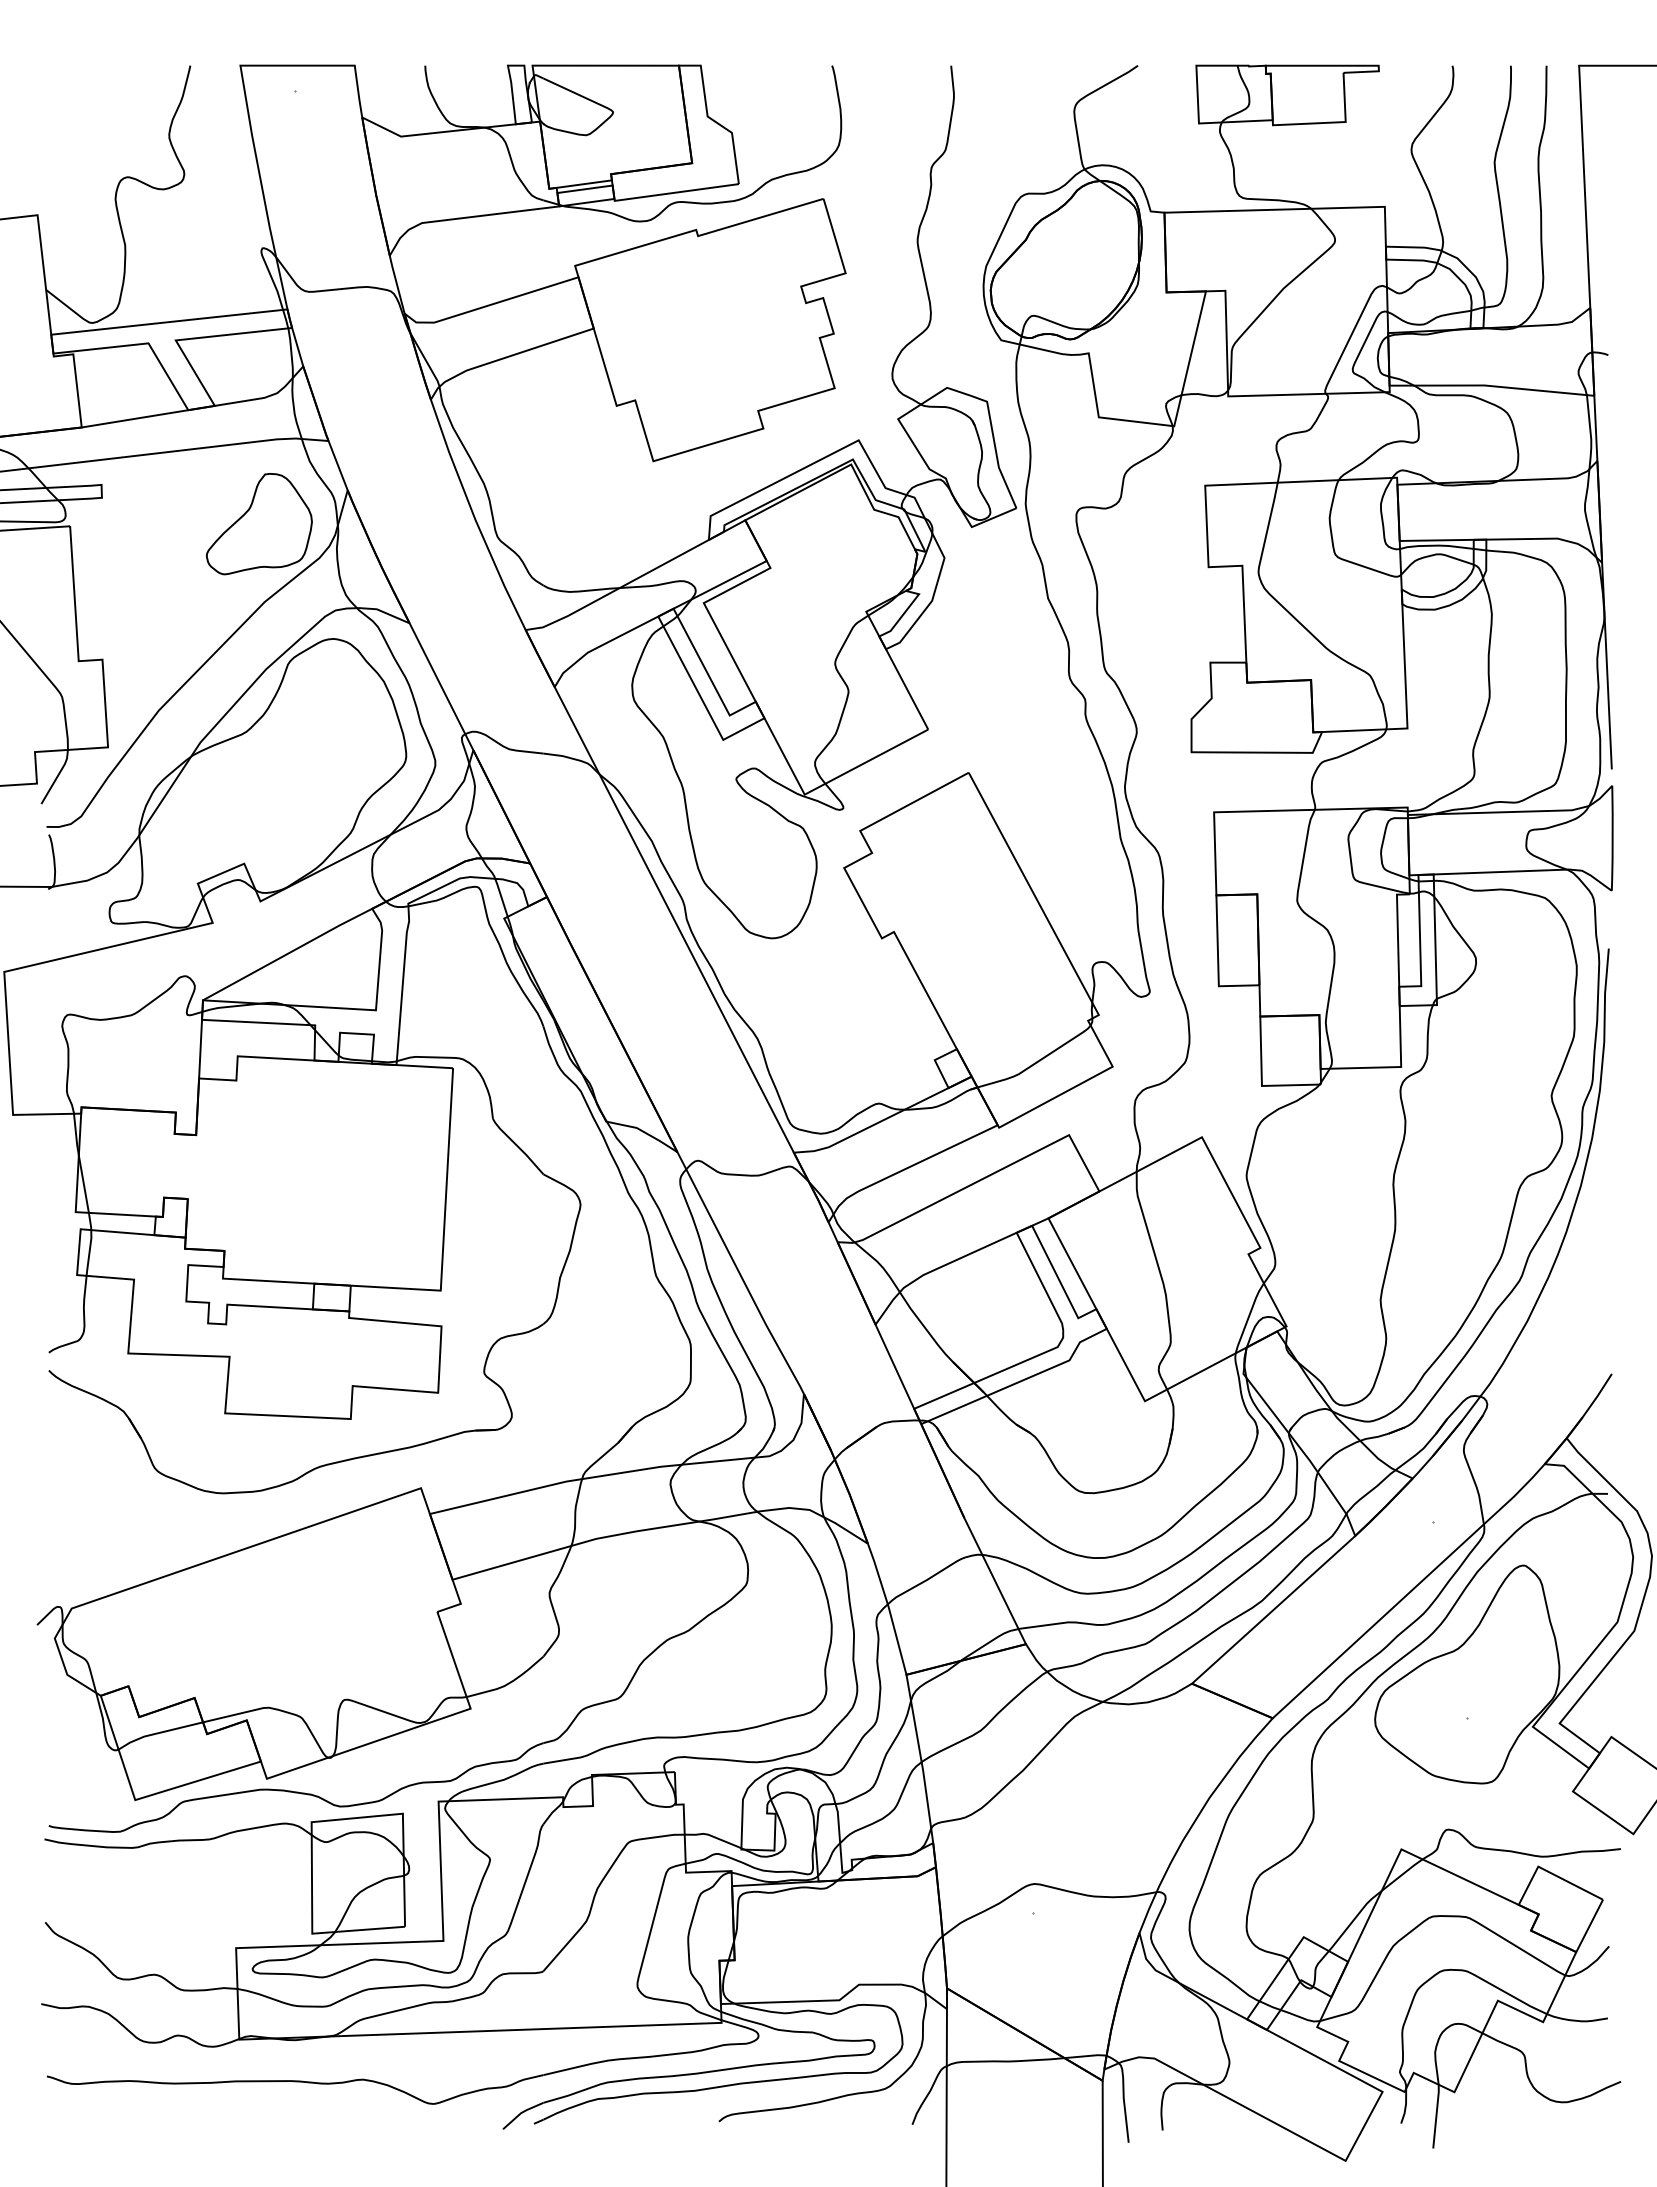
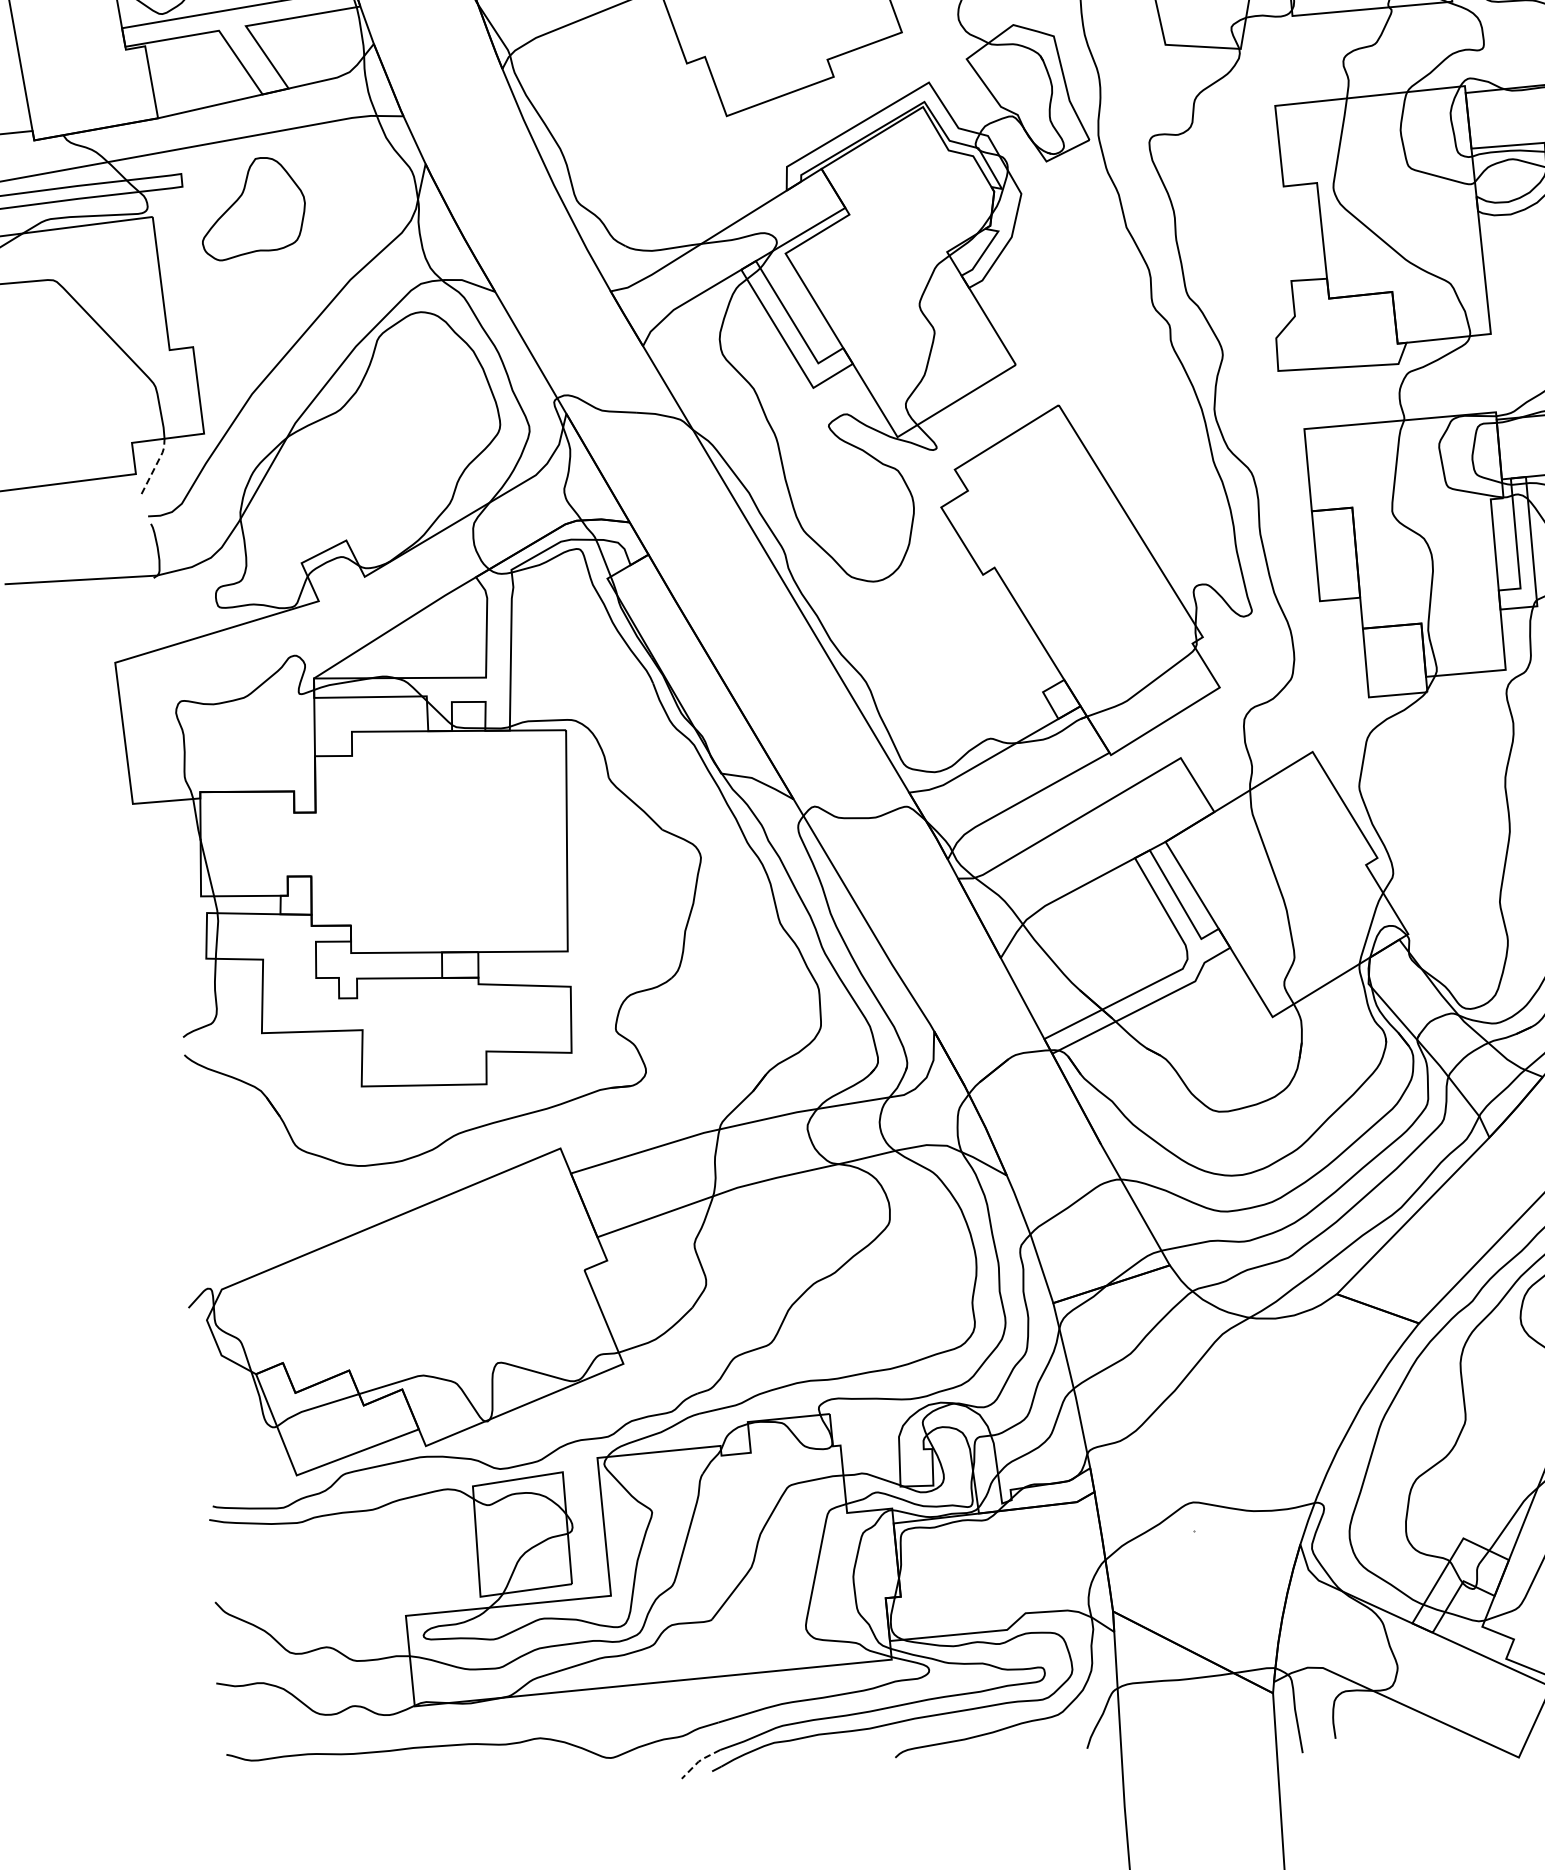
part: (259, 524) -> (253, 208), moved
line: (57, 776) -> (155, 465), solid -> dashed
line: (521, 2113) -> (699, 1761), solid -> dashed

